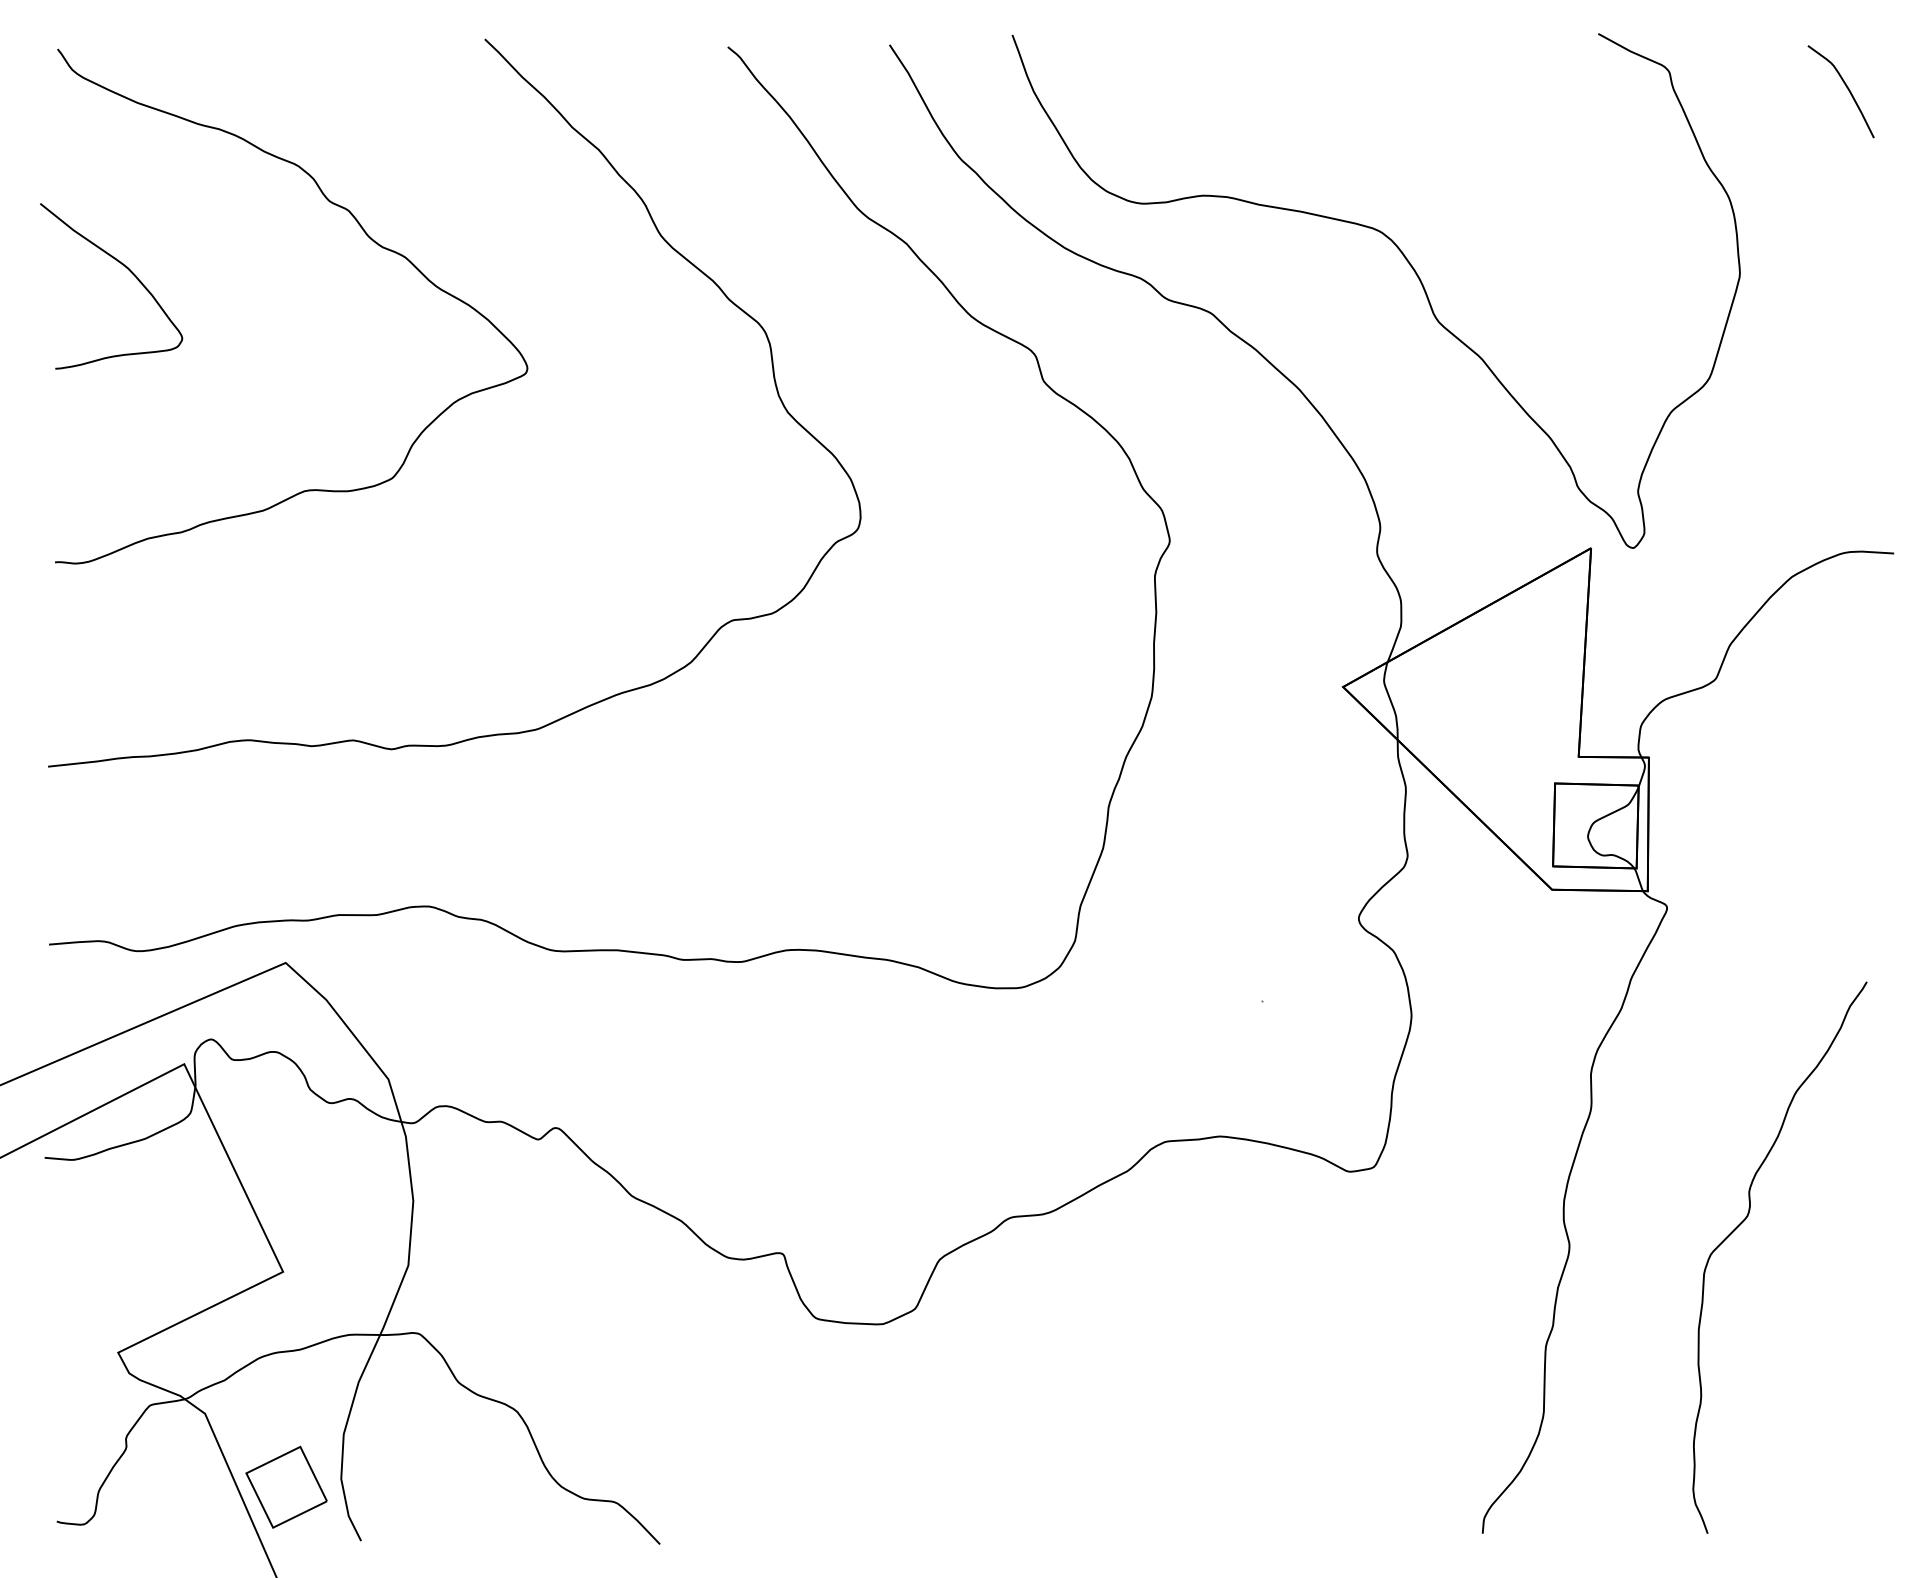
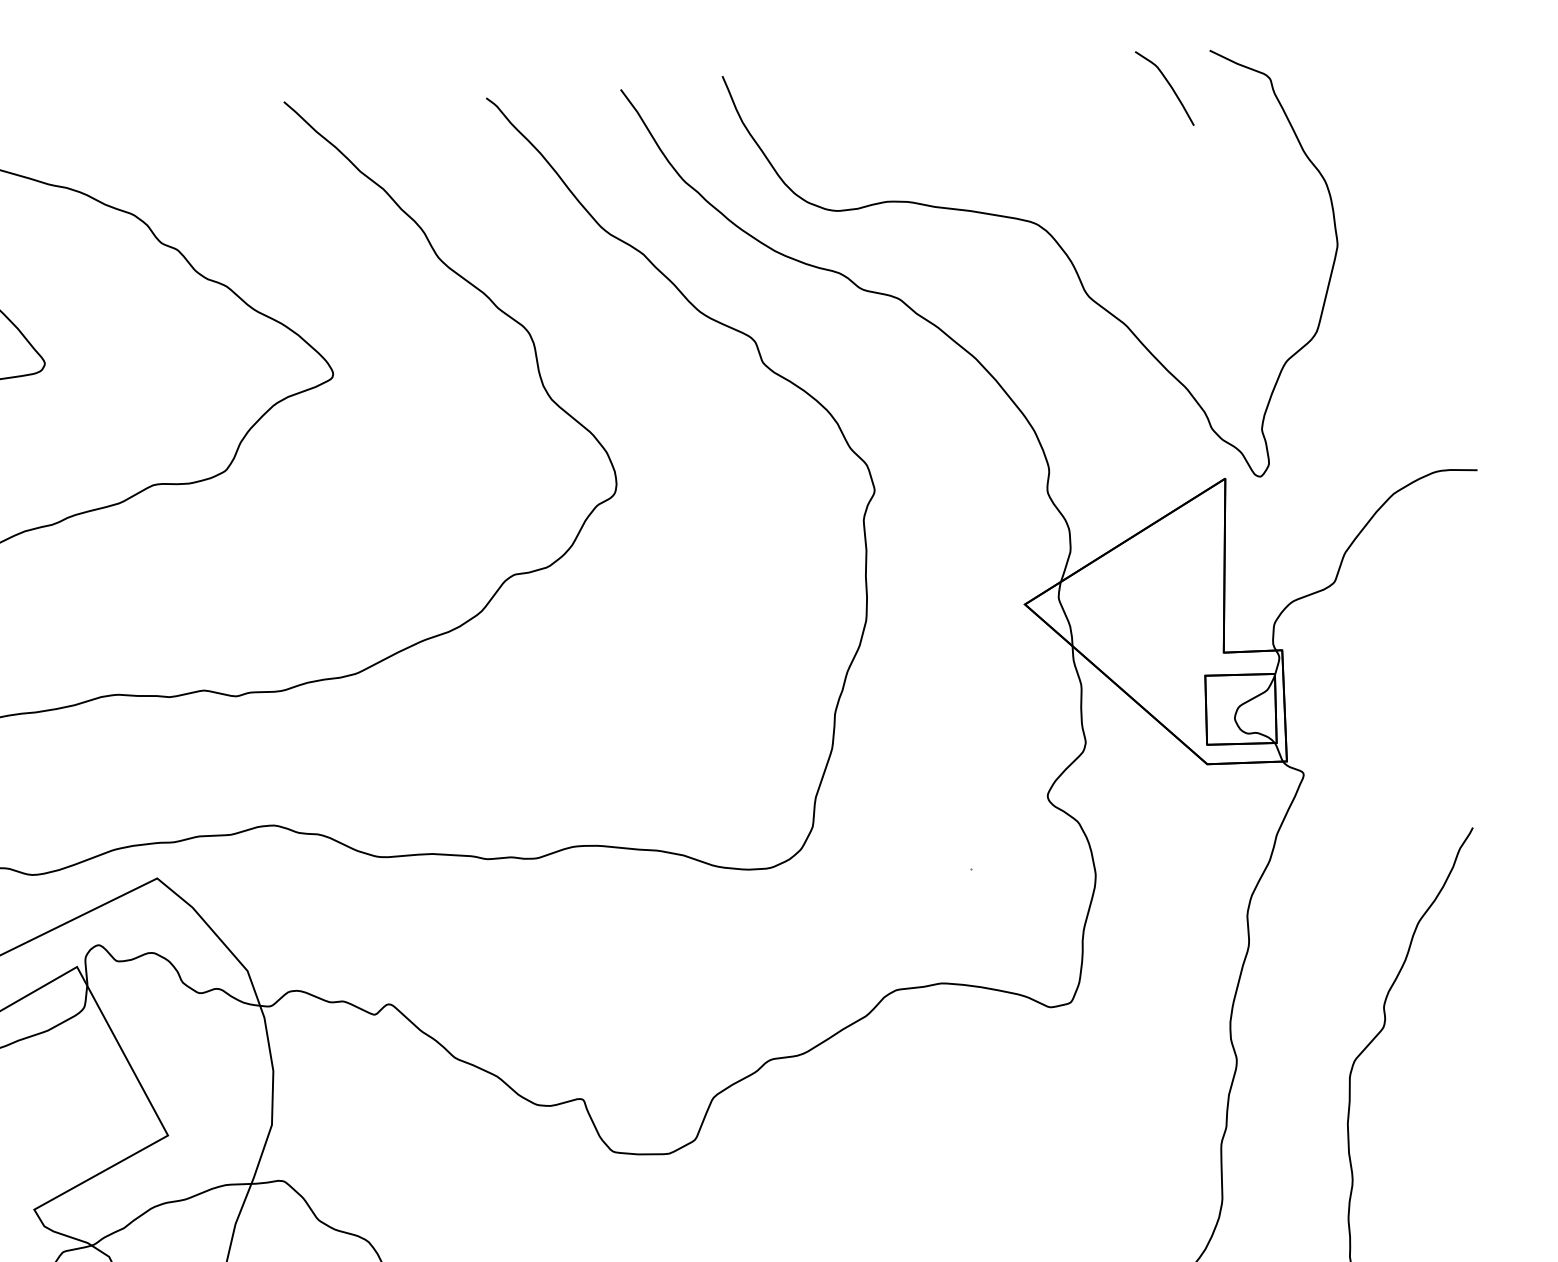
curve: (1845, 86) -> (1168, 84), moved

